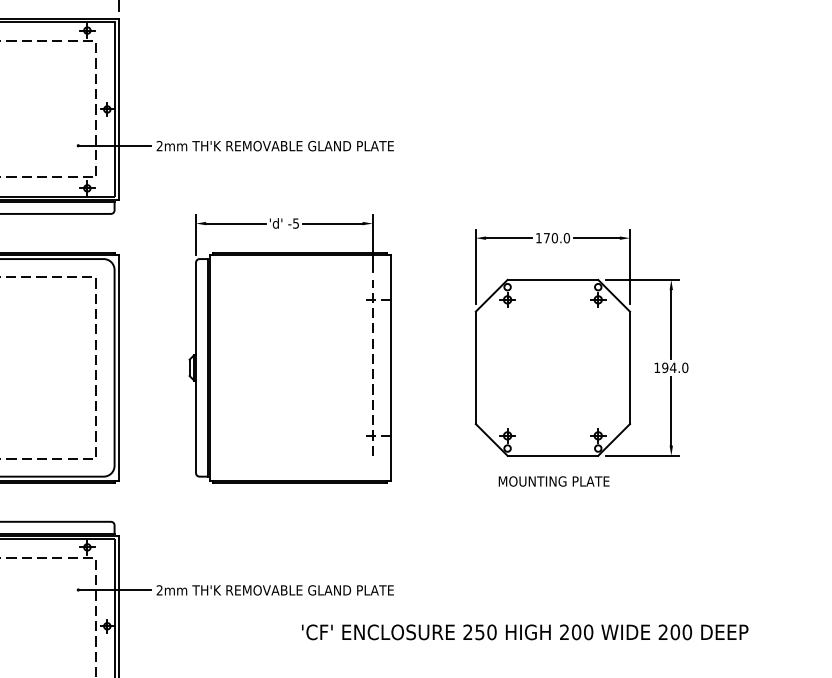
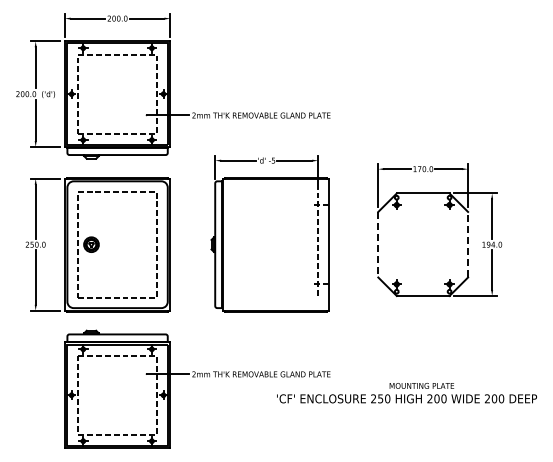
line: (476, 367) -> (378, 244), solid -> dashed
line: (630, 367) -> (468, 244), solid -> dashed
text: (553, 480) -> (421, 385), moved

